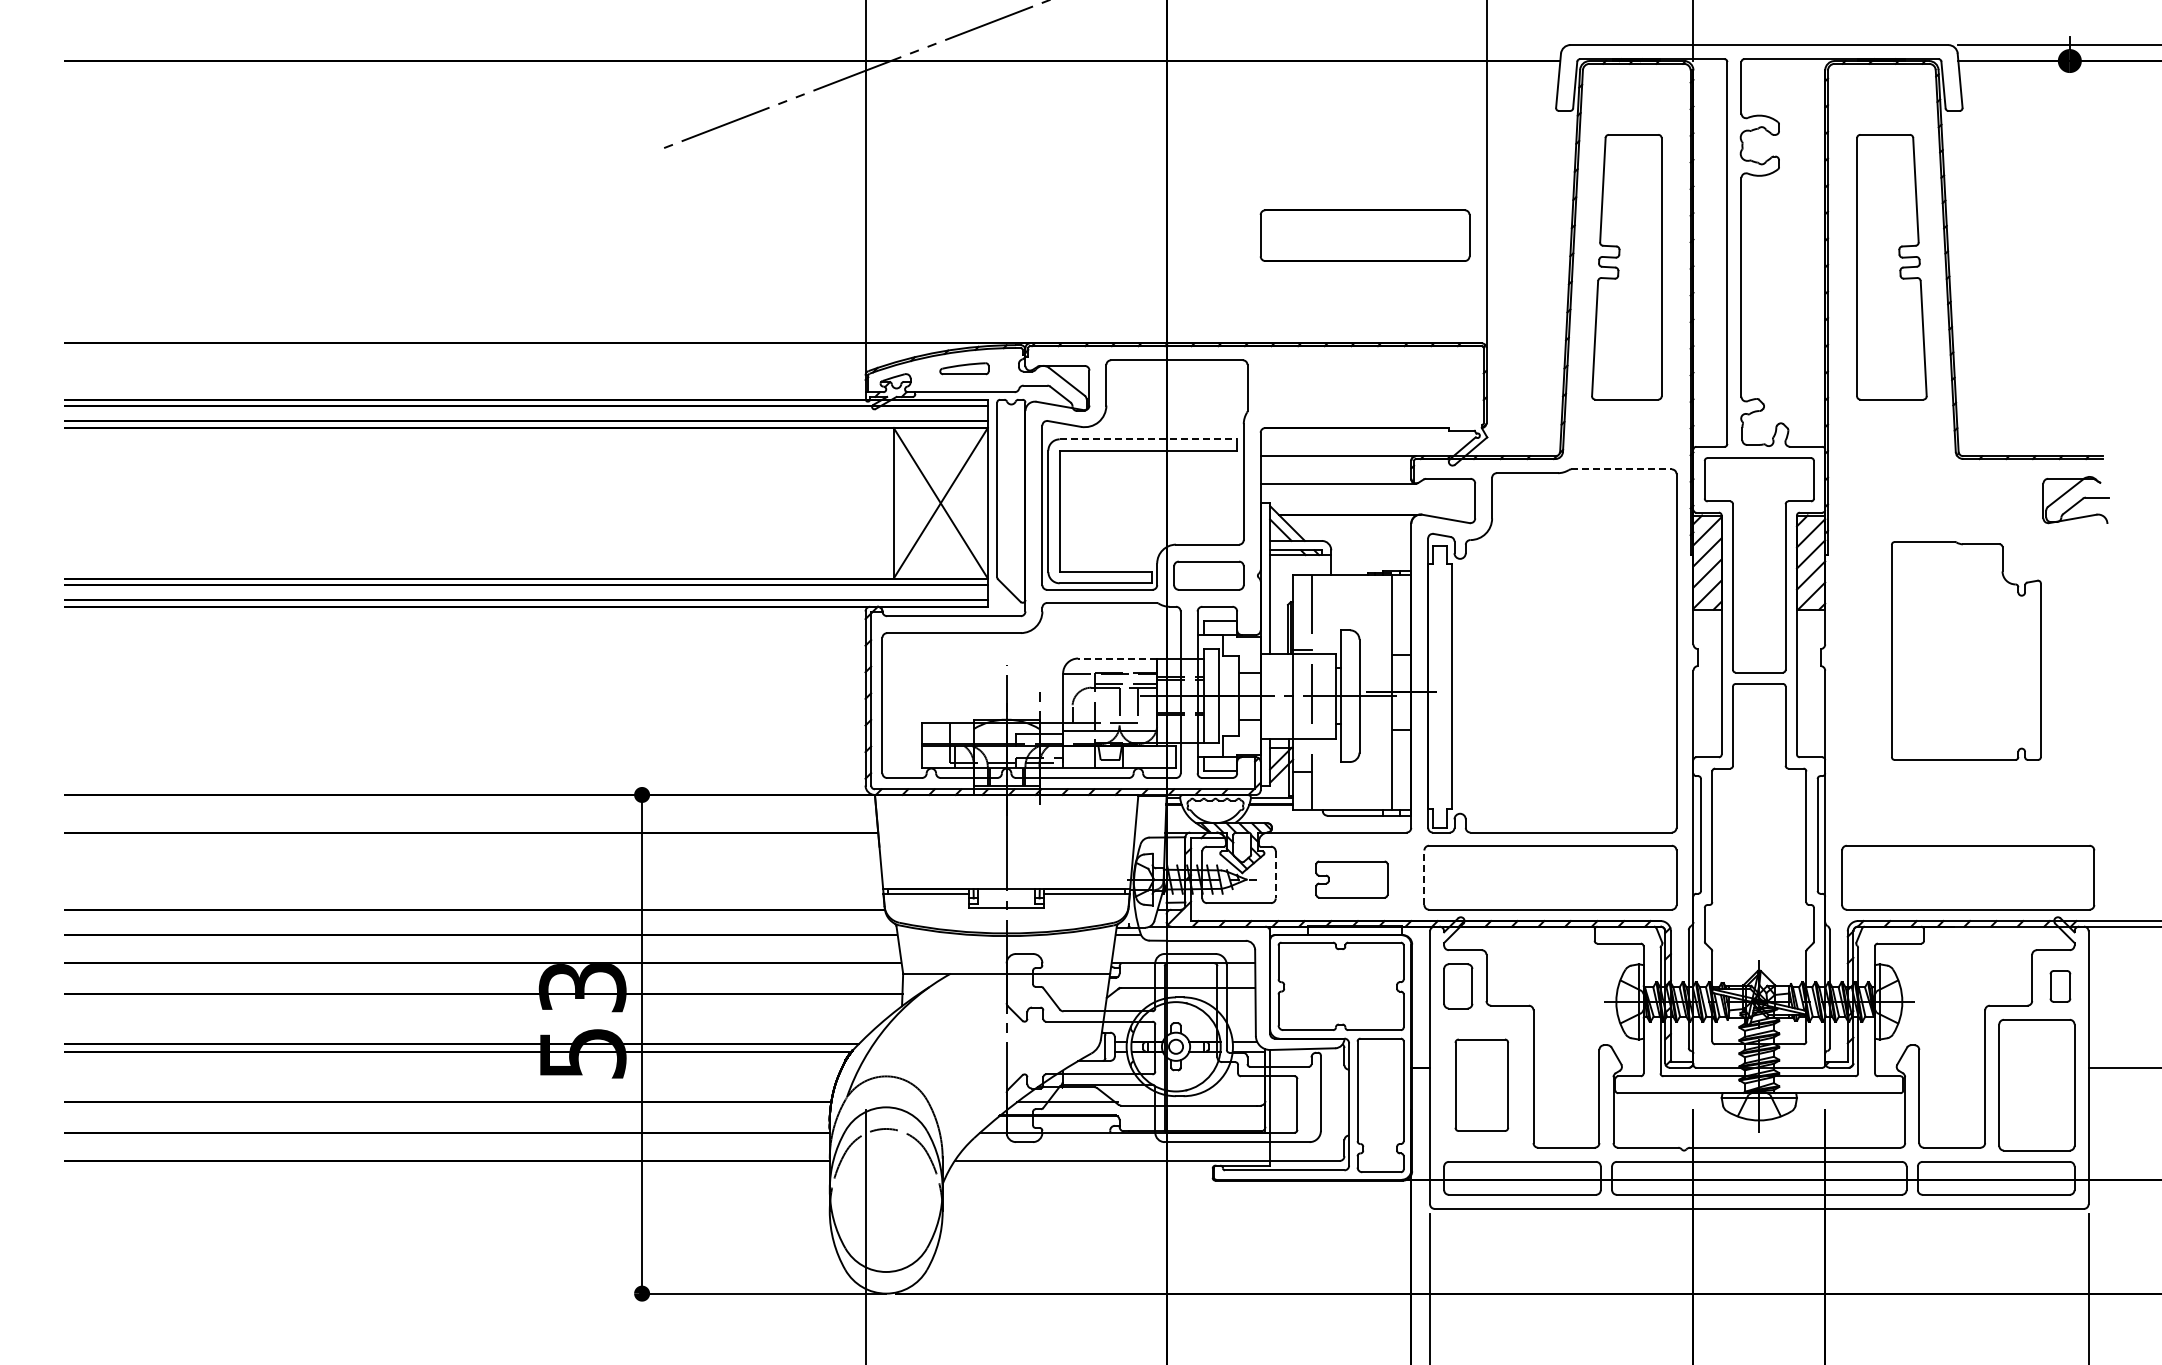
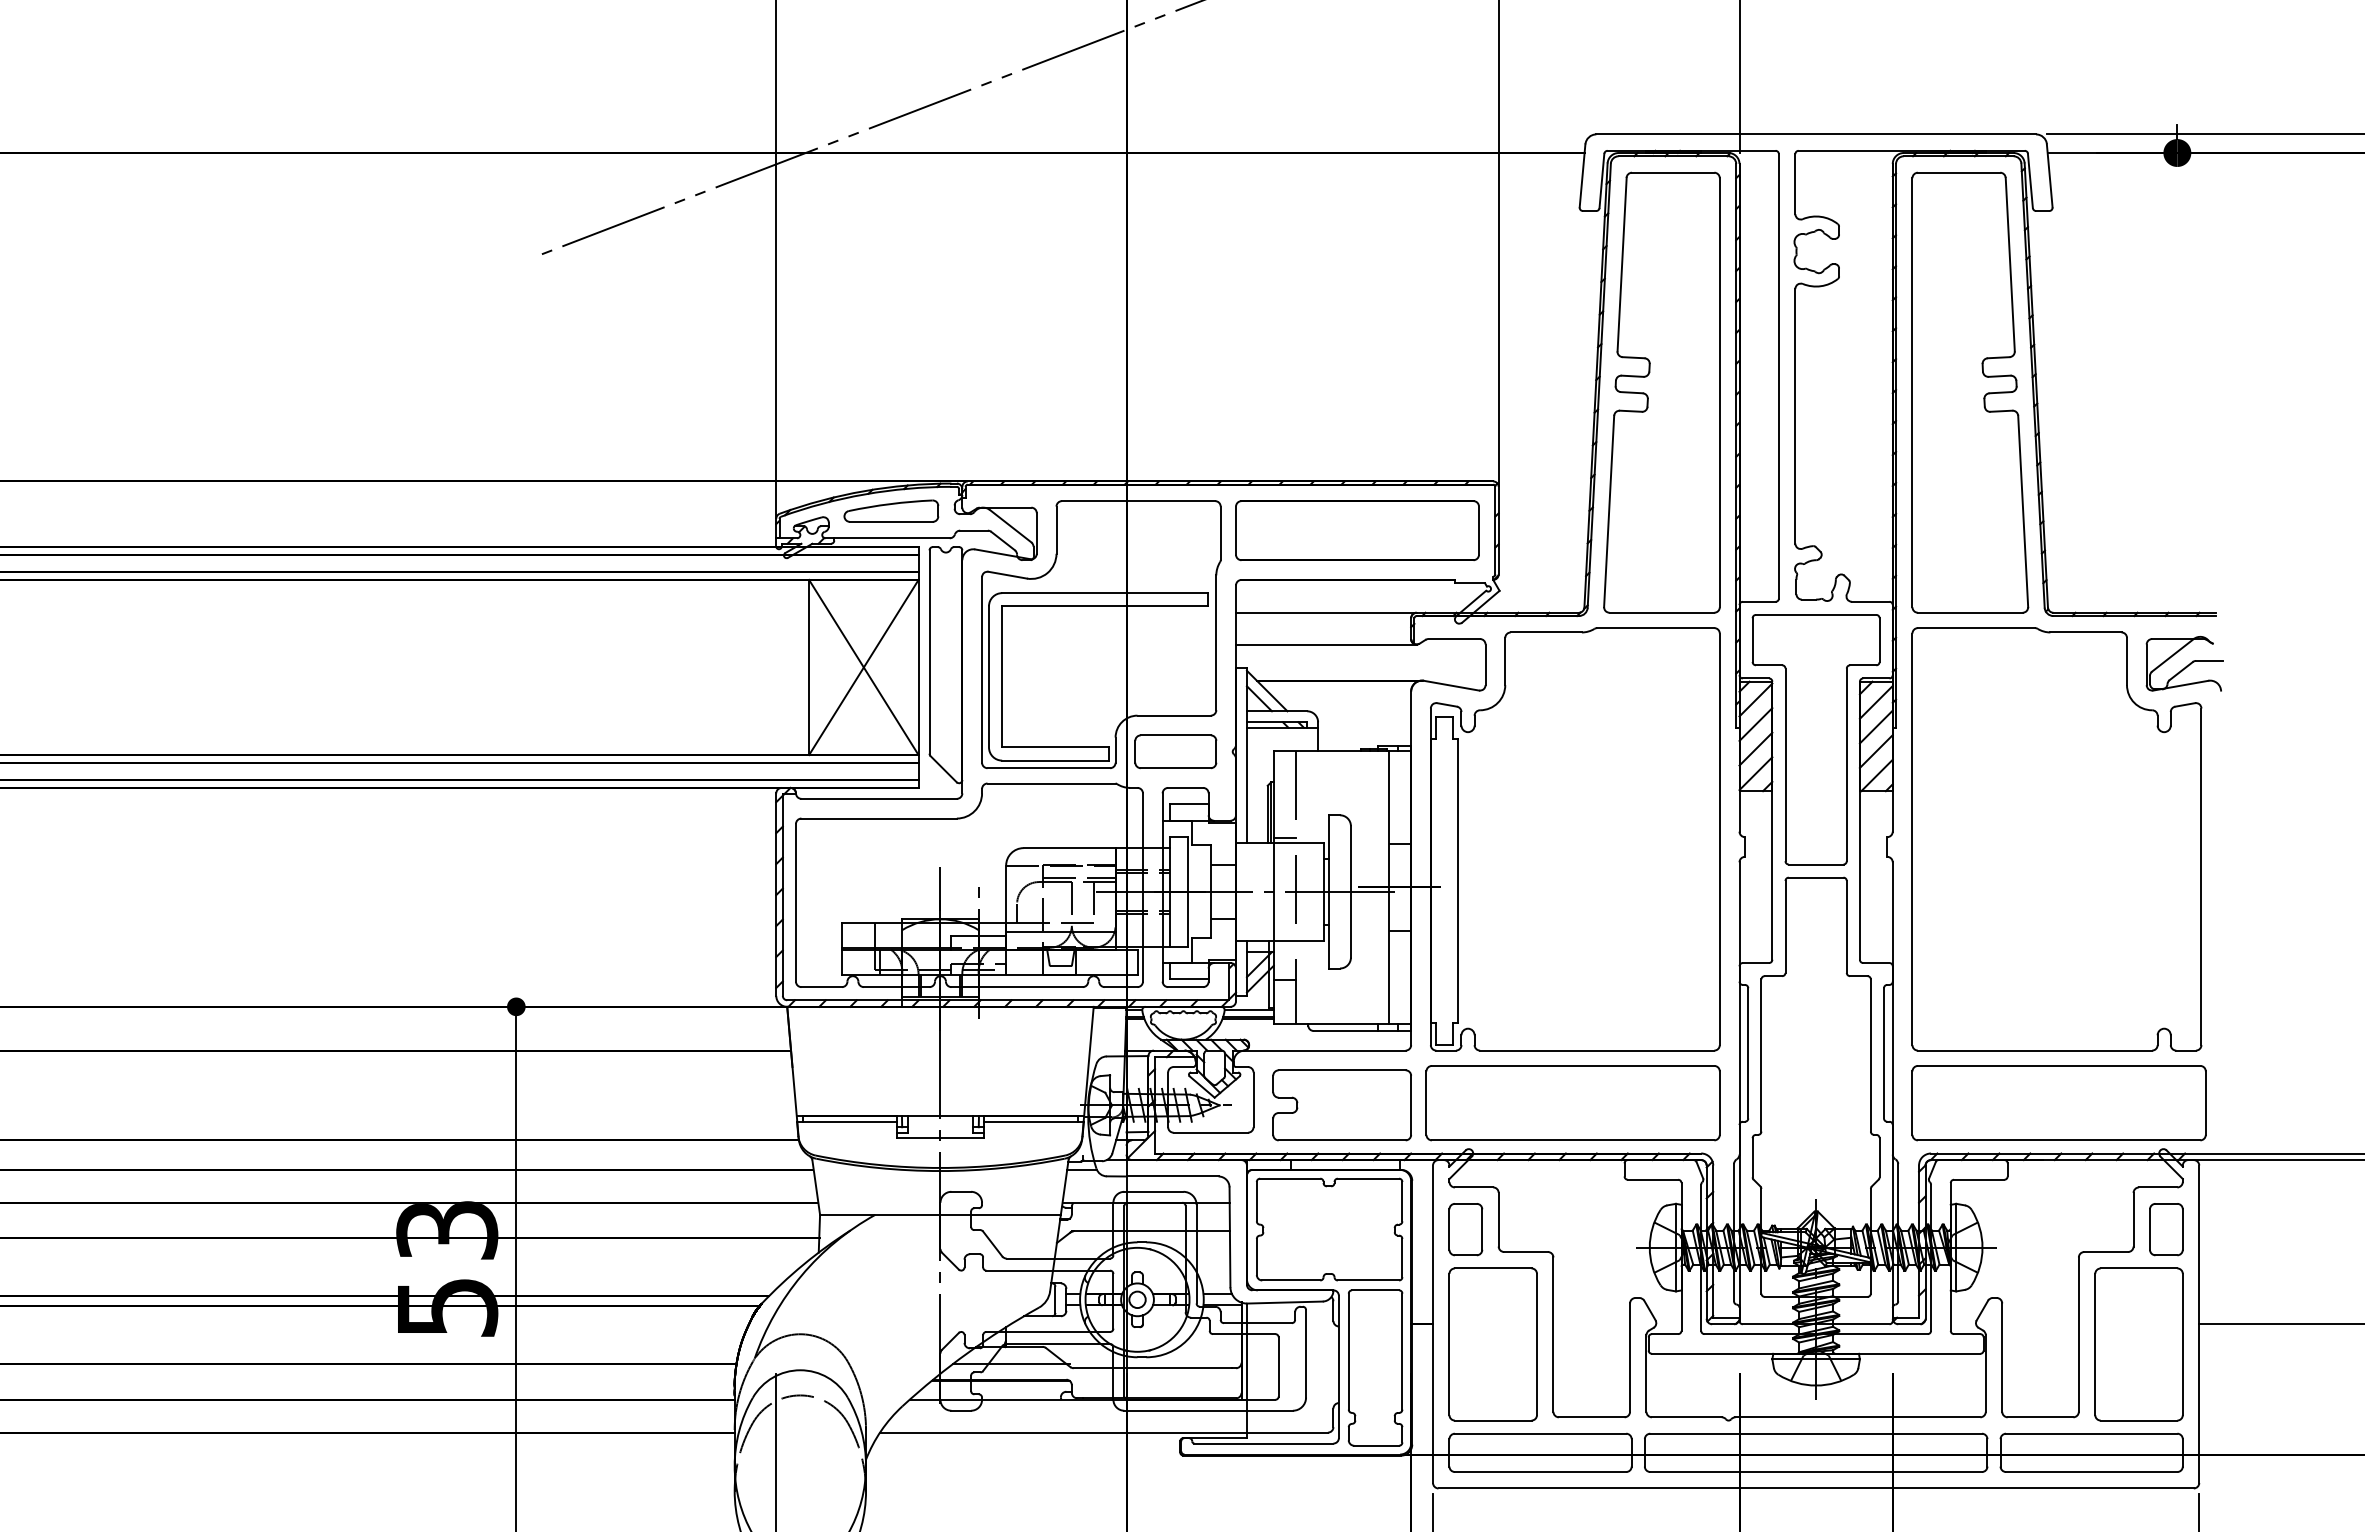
part: (1364, 235) -> (1356, 530), moved
part: (1626, 267) -> (1661, 393), size x1.43
part: (1891, 267) -> (1969, 393), size x1.43
part: (964, 368) -> (891, 510), size x1.67
line: (1148, 439) -> (1105, 593), dashed -> solid
line: (1622, 469) -> (1656, 628), dashed -> solid
part: (1966, 650) -> (2057, 838), size x1.67
line: (1117, 658) -> (1069, 848), dashed -> solid
line: (1275, 874) -> (1253, 1099), dashed -> solid
line: (1424, 877) -> (1426, 1102), dashed -> solid
part: (1351, 879) -> (1341, 1105), size x1.67
part: (2060, 986) -> (2166, 1229), size x1.43
part: (1481, 1085) -> (1492, 1344), size x1.43

